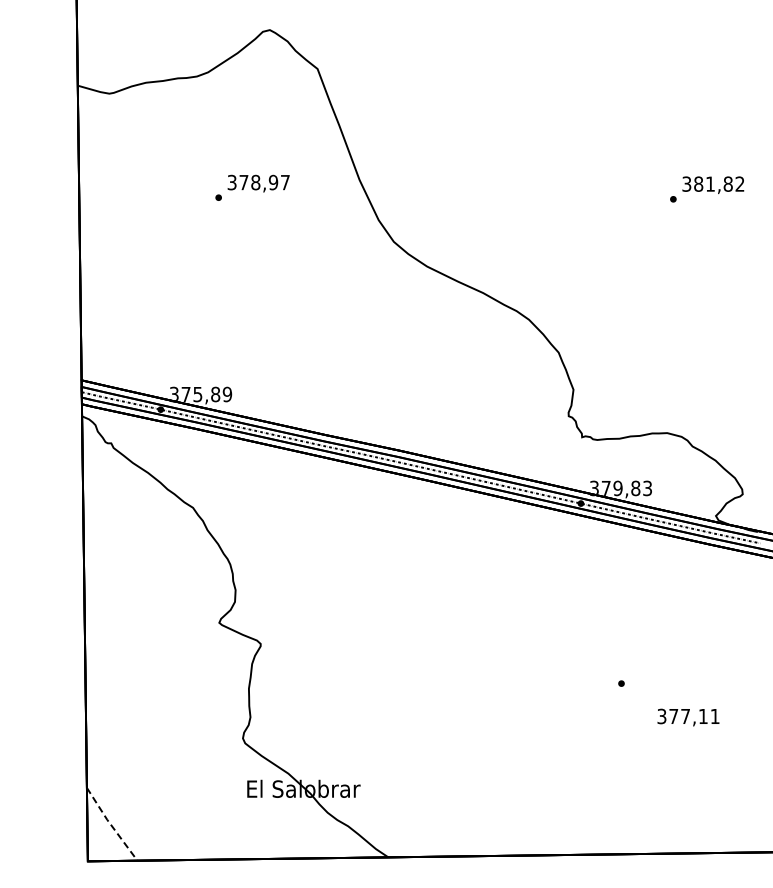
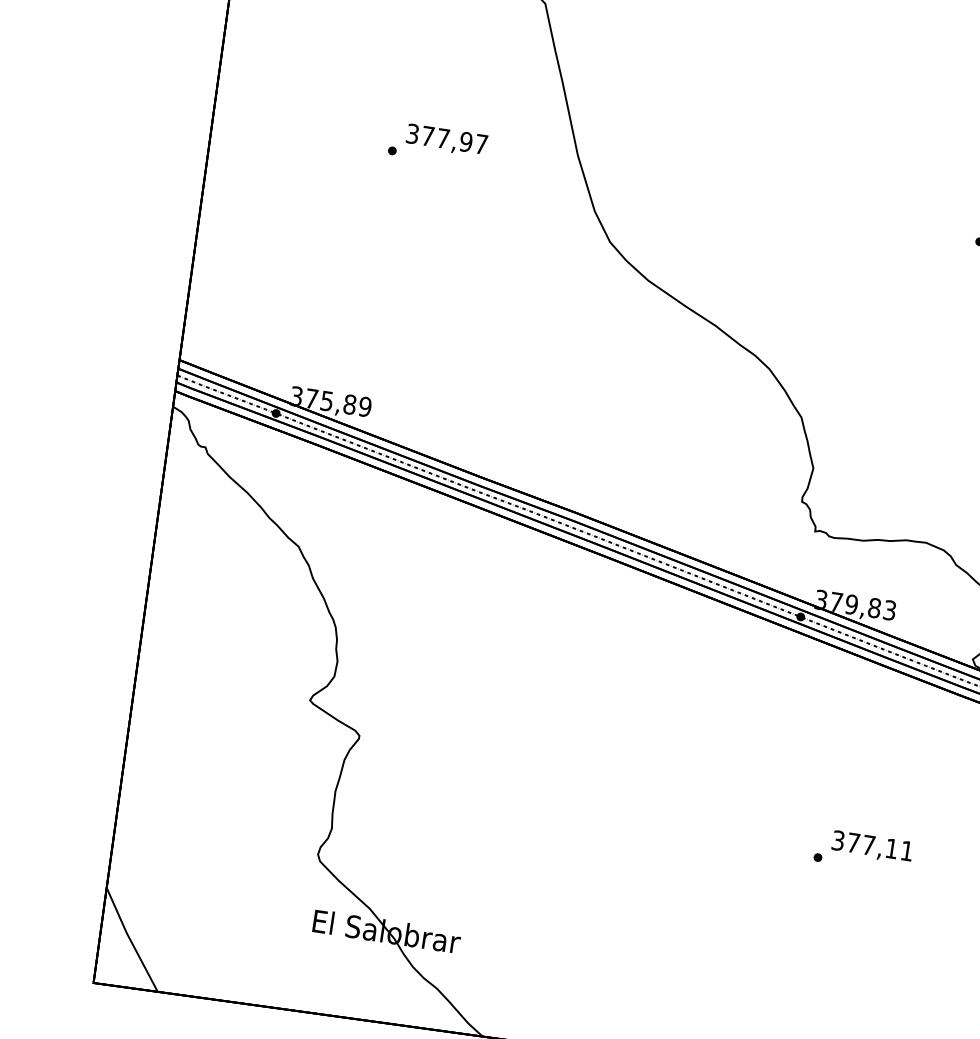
text: (255, 182) -> (442, 138), 378,97 -> 377,97
text: (688, 717) -> (872, 847), moved
line: (110, 824) -> (130, 939), dashed -> solid

